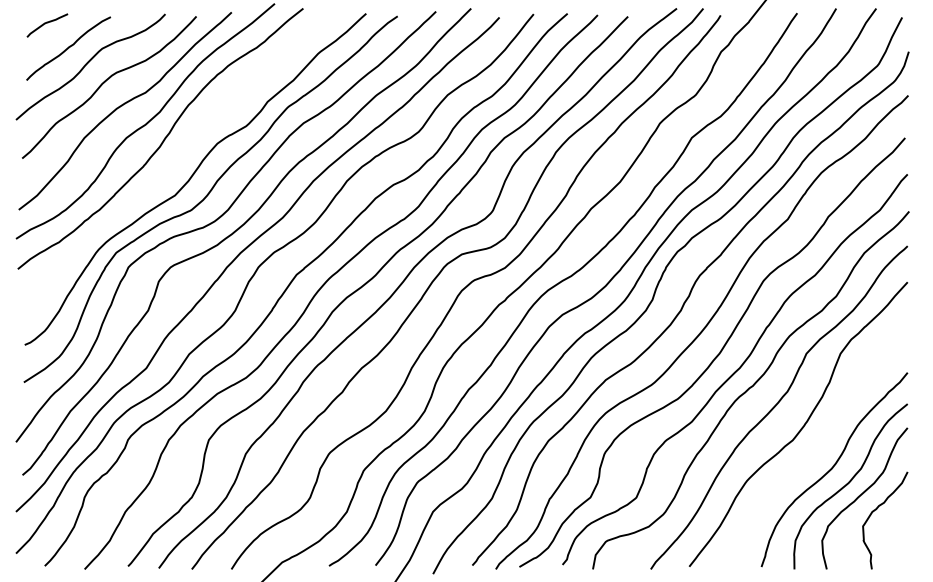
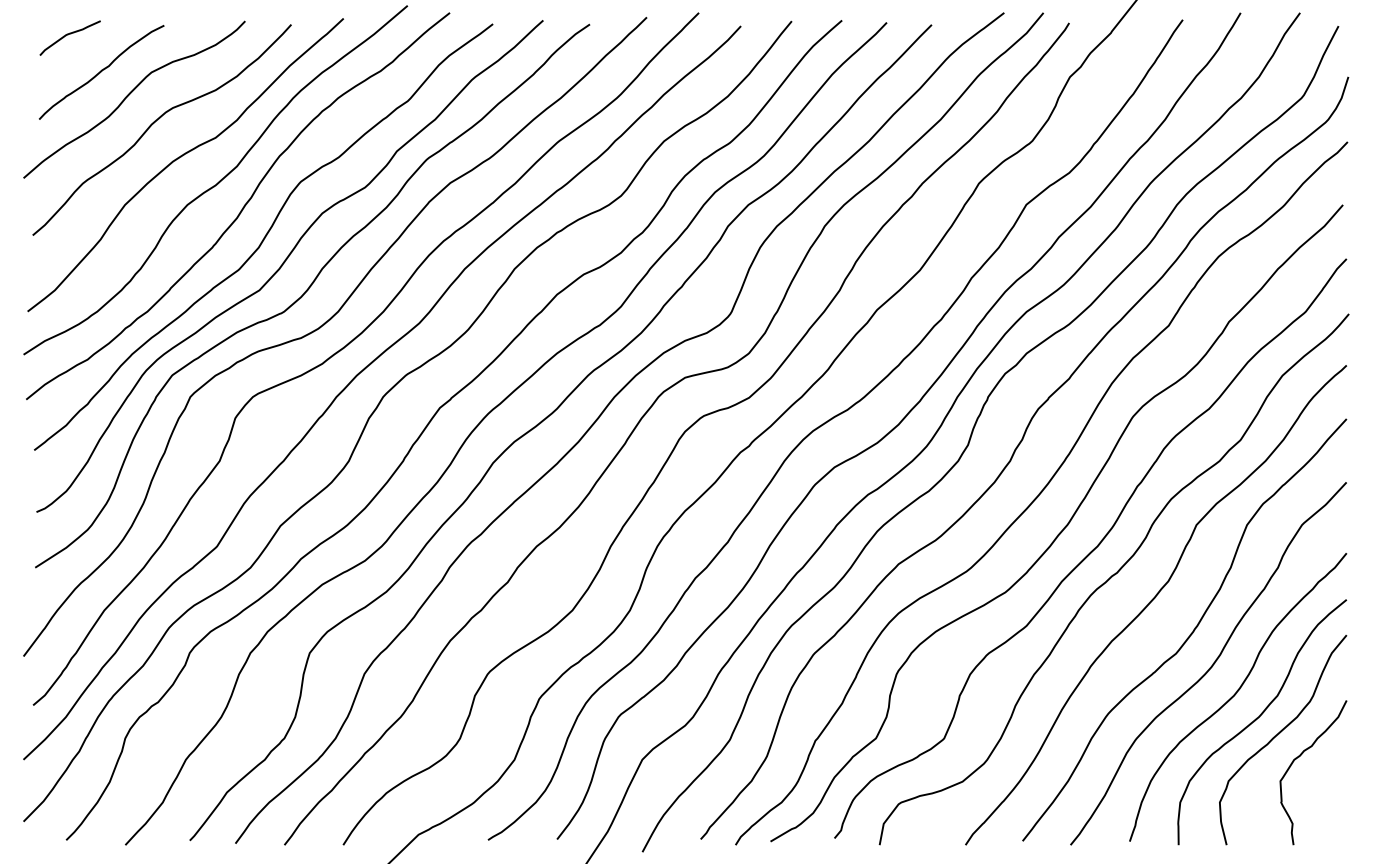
curve: (177, 159) -> (263, 236), added
curve: (816, 447) -> (1211, 664), added

